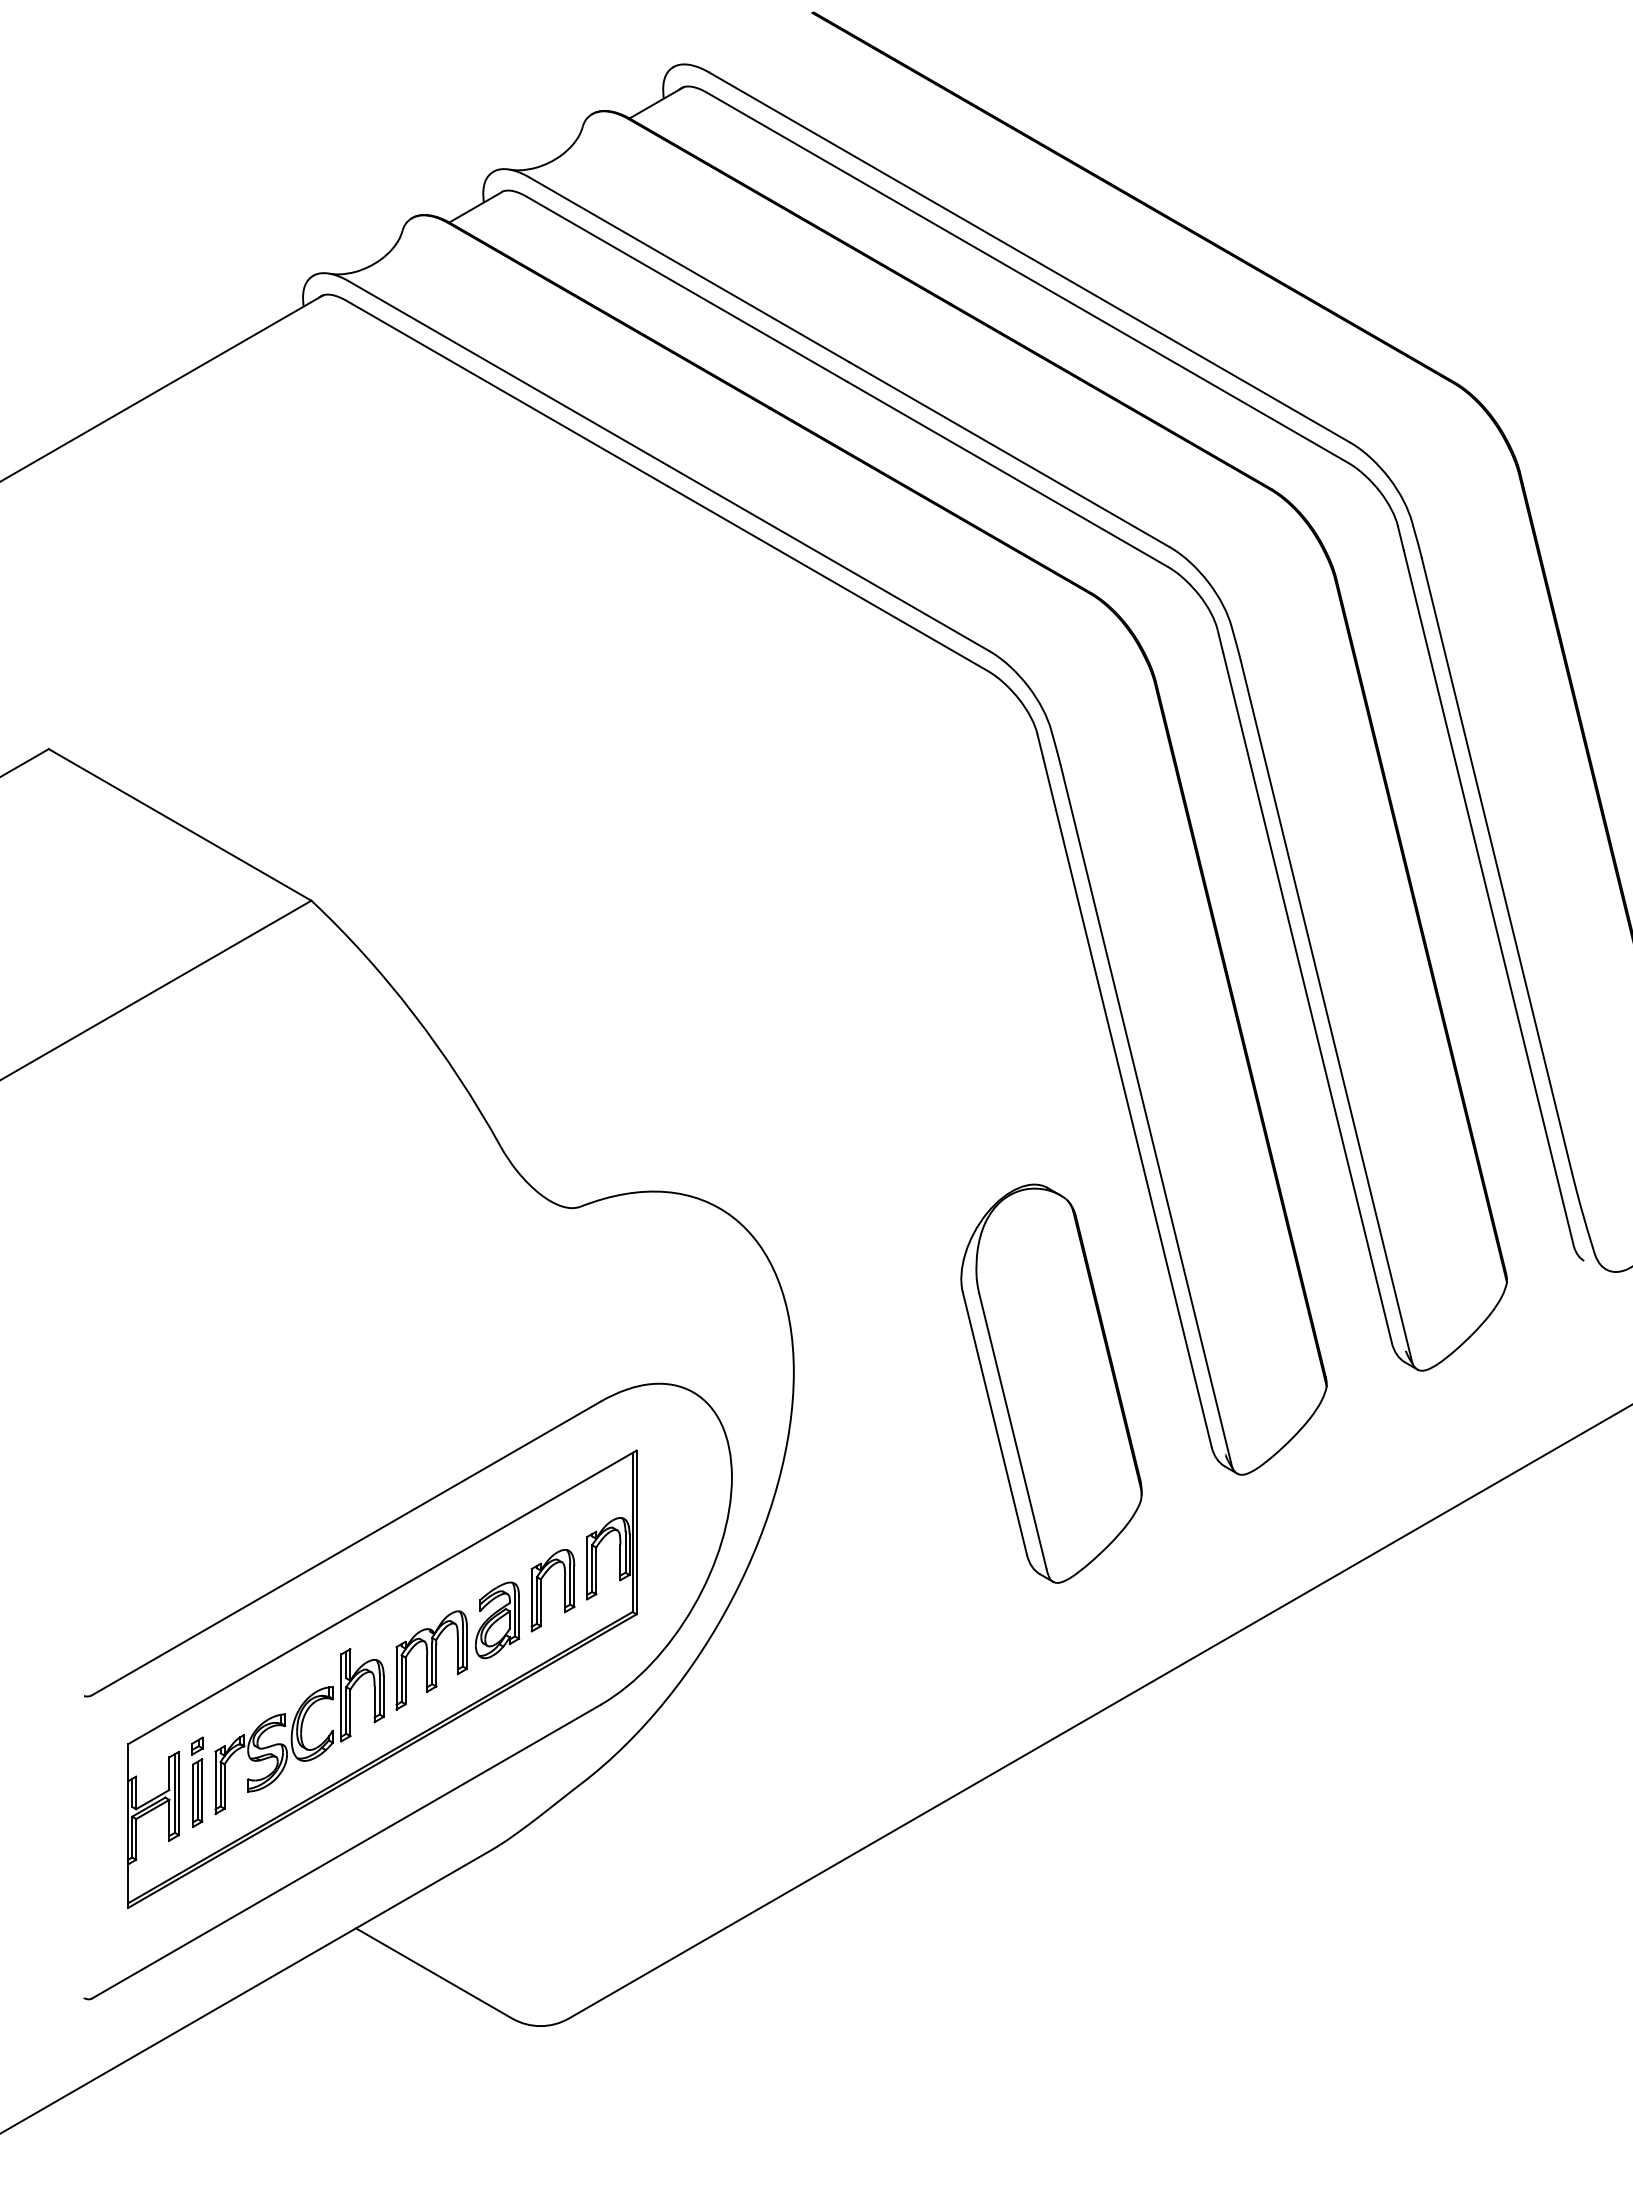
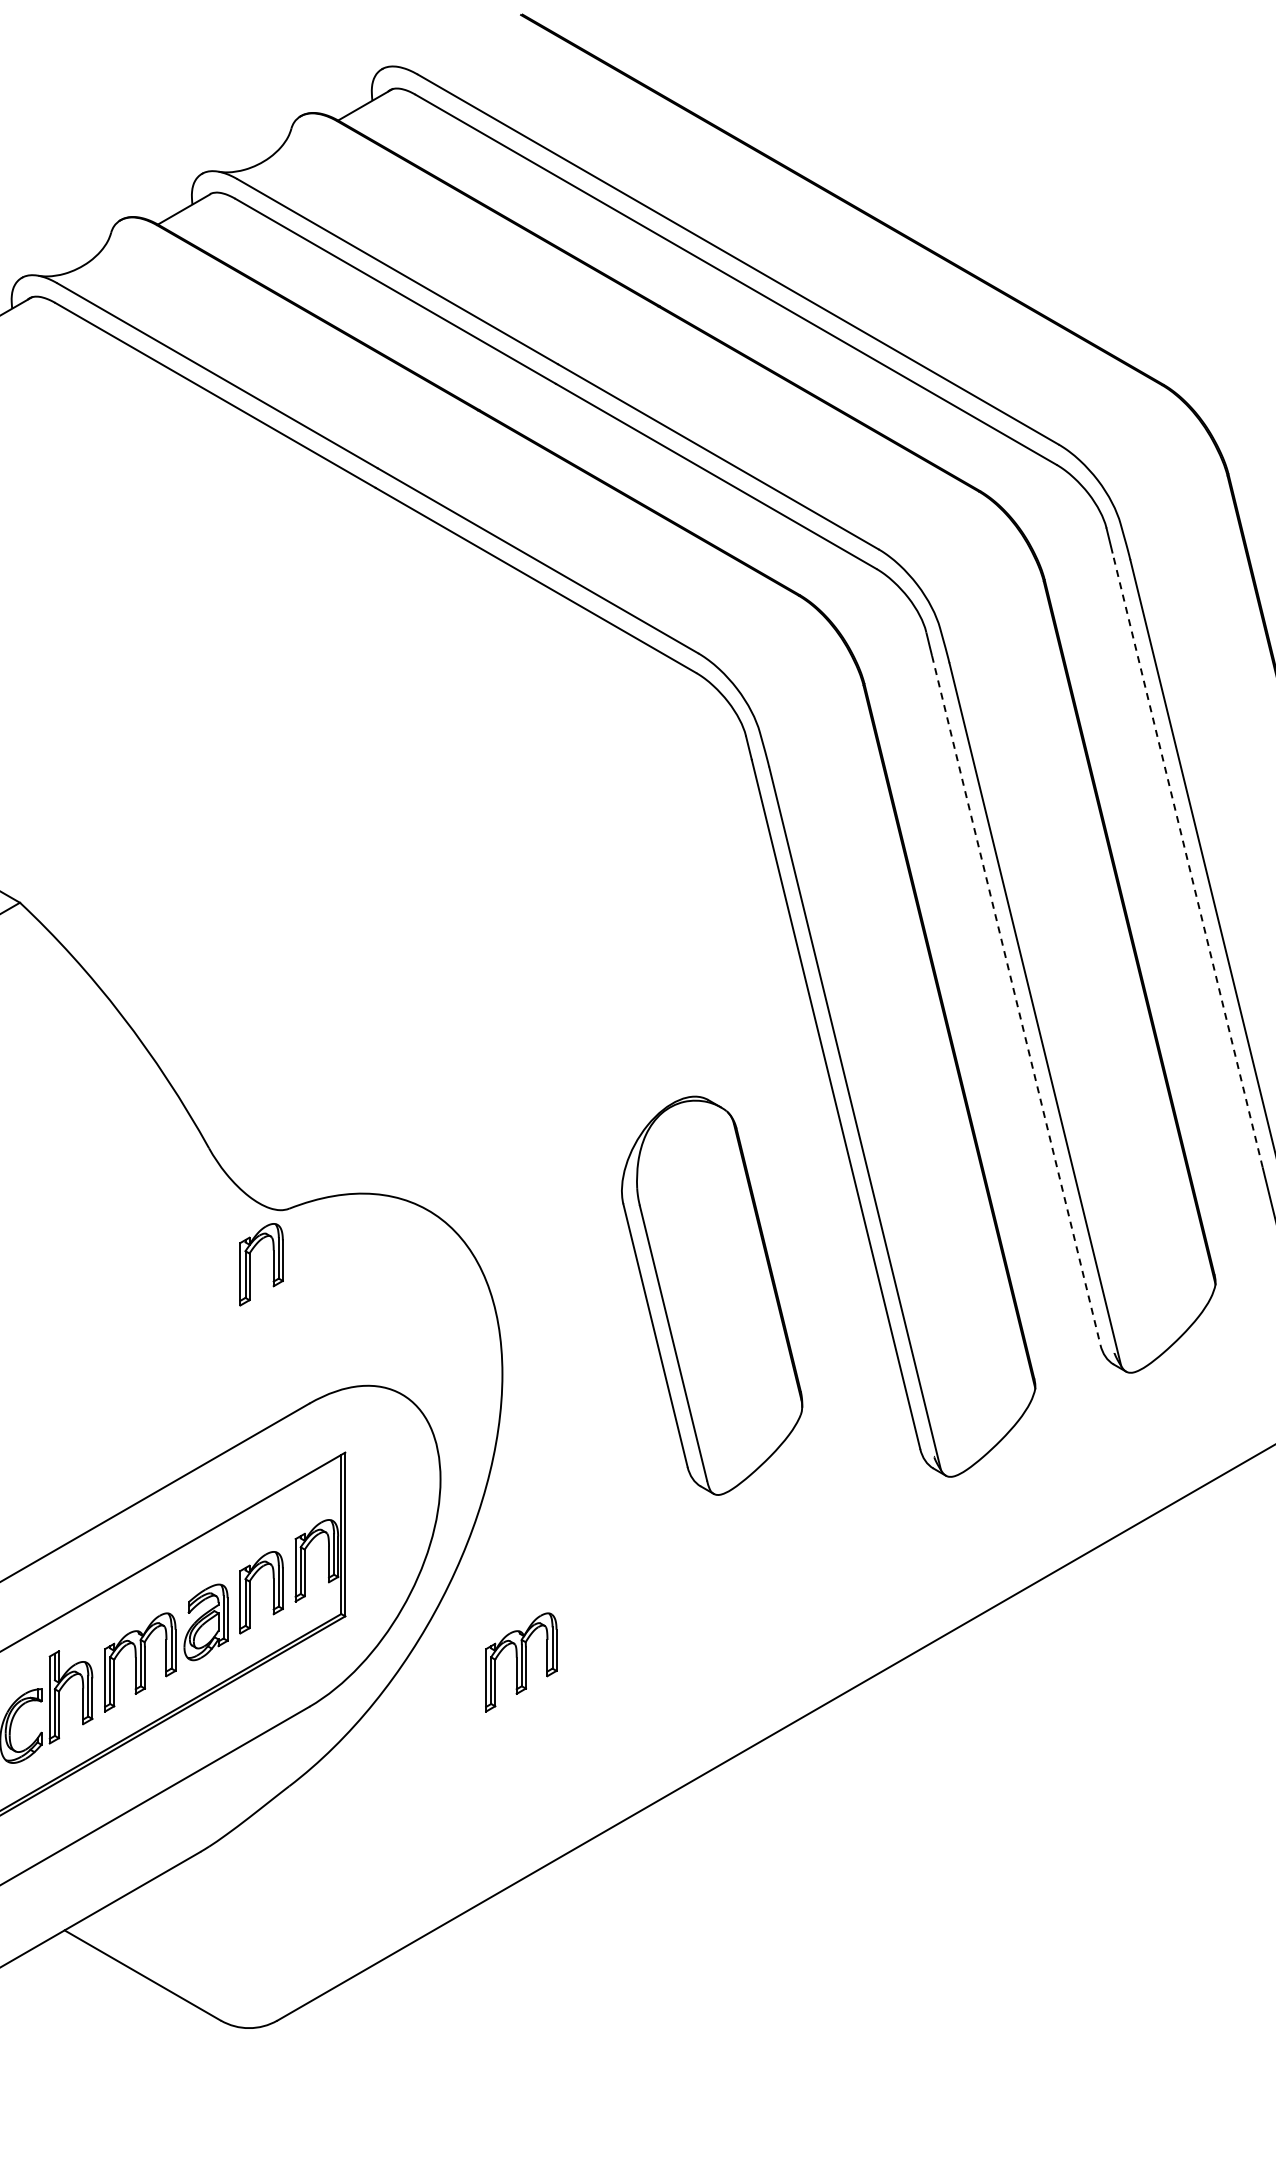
line: (1478, 857) -> (1187, 859), solid -> dashed
line: (1307, 998) -> (1016, 1000), solid -> dashed
part: (541, 1262) -> (250, 1264), added
part: (1051, 1383) -> (712, 1295), moved
part: (812, 1660) -> (521, 1662), added

